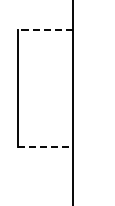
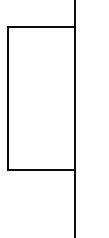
line: (44, 30) -> (40, 27), dashed -> solid
line: (45, 146) -> (41, 169), dashed -> solid

